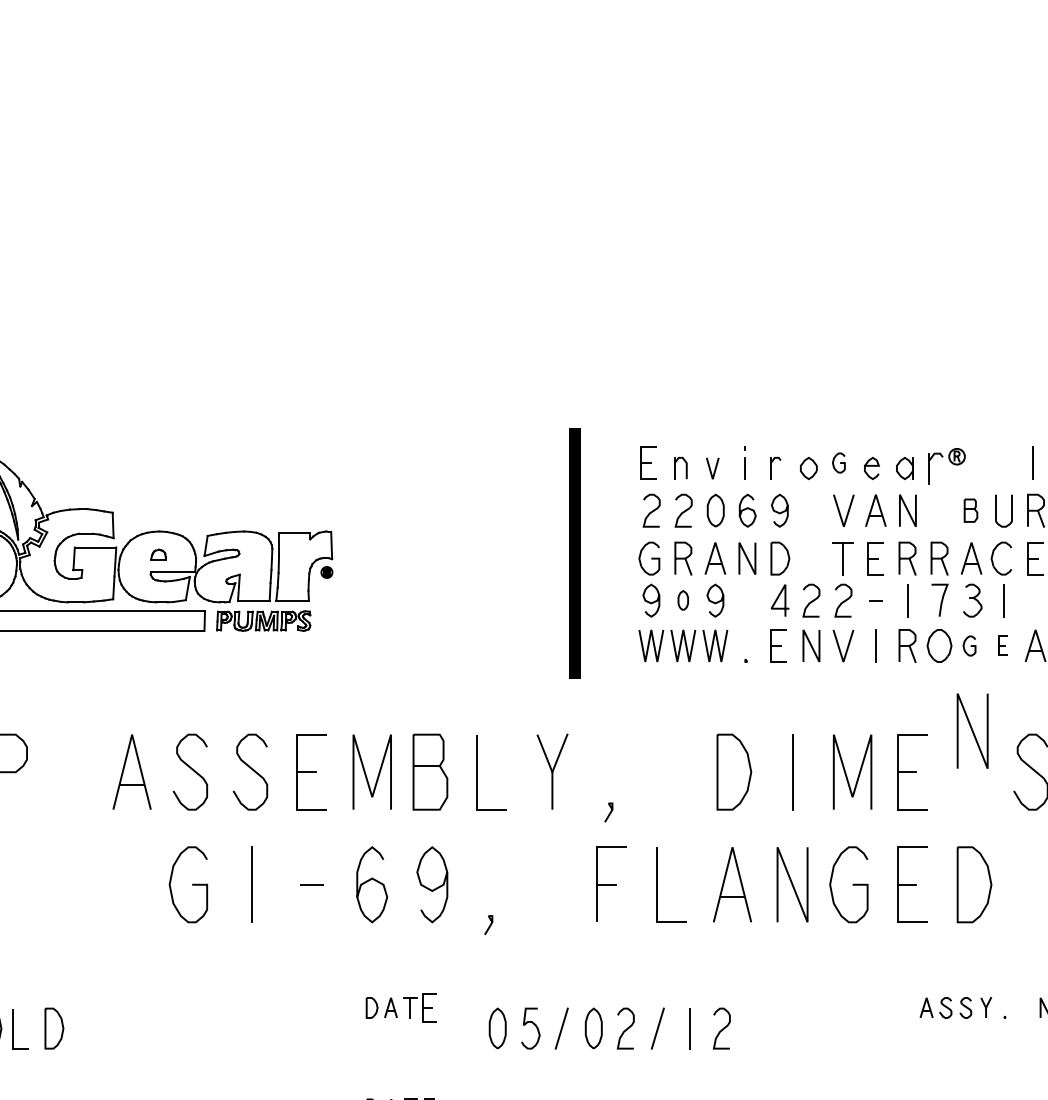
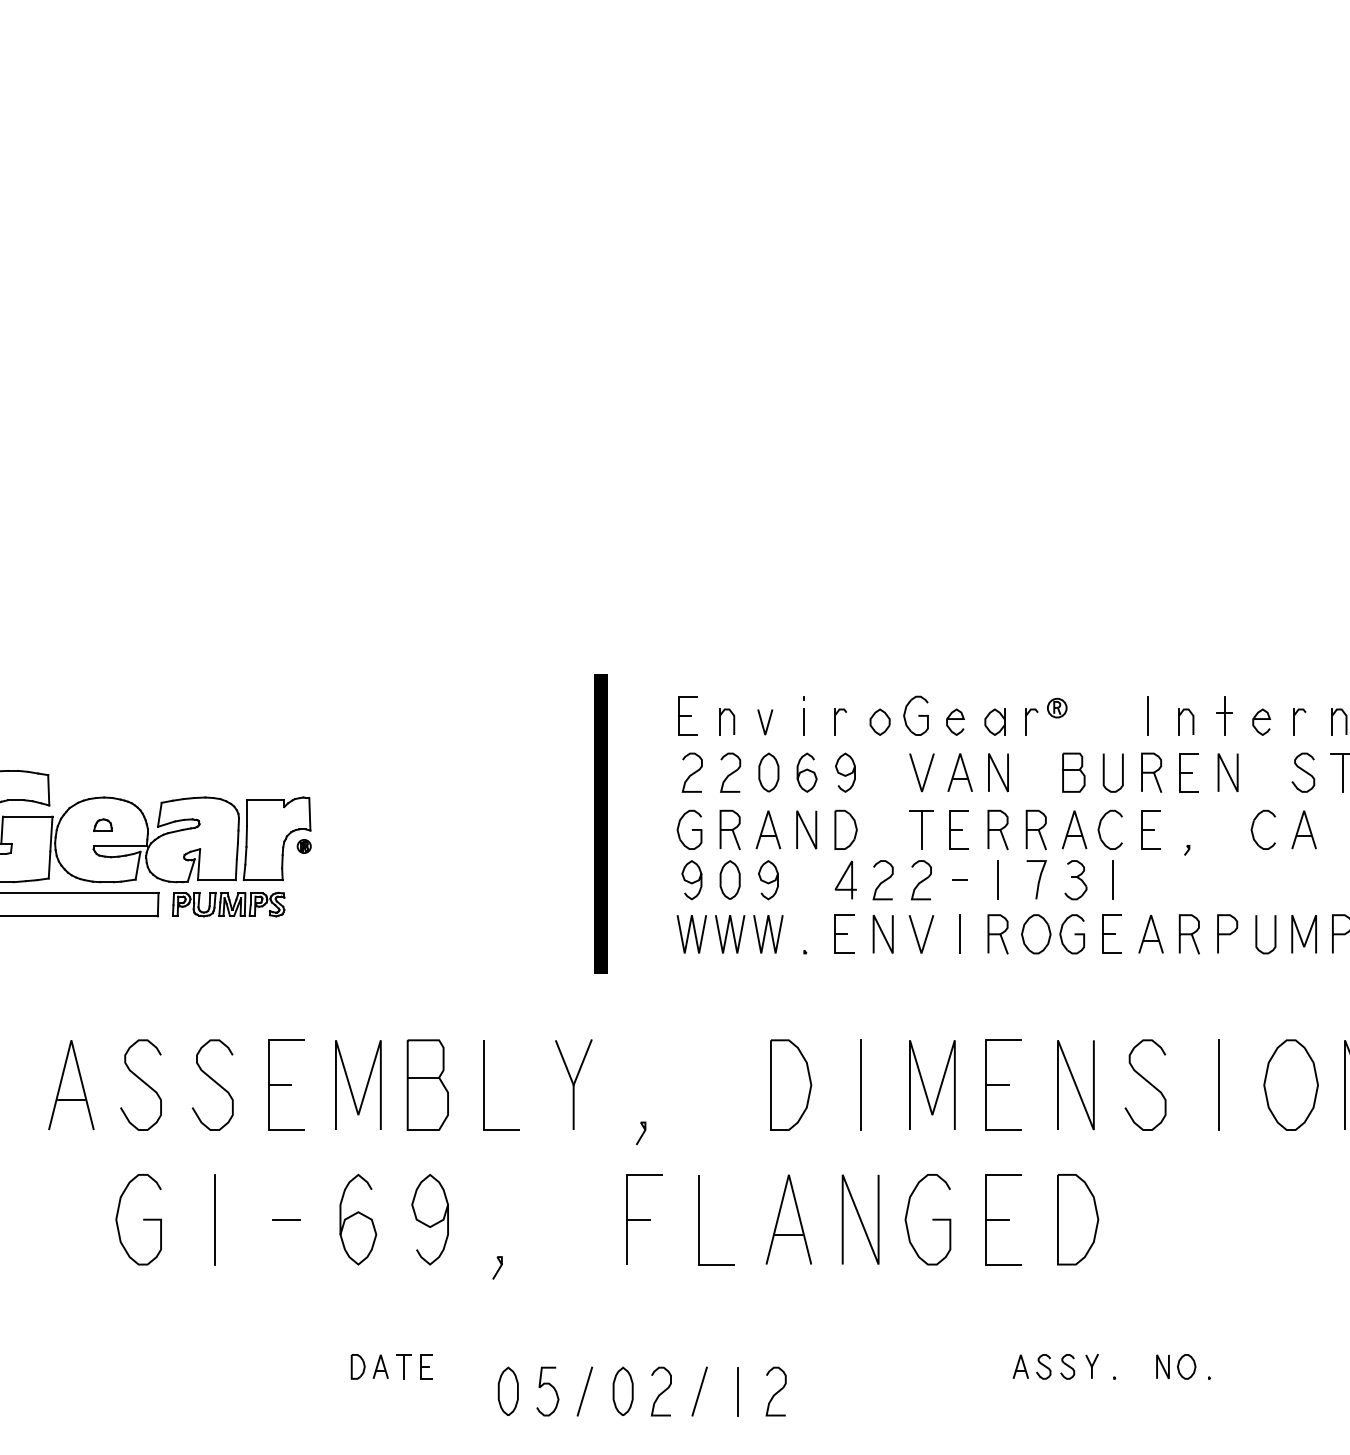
part: (838, 462) -> (915, 715), size x1.67
part: (935, 467) -> (1031, 721), size x0.71
part: (970, 510) -> (1073, 772), size x1.43
part: (682, 600) -> (729, 879), size x1.67
part: (1002, 645) -> (1111, 933), size x1.67
part: (968, 646) -> (1071, 934), size x1.67
line: (972, 731) -> (1075, 1085), moved
part: (429, 1007) -> (426, 1366), size x0.71

